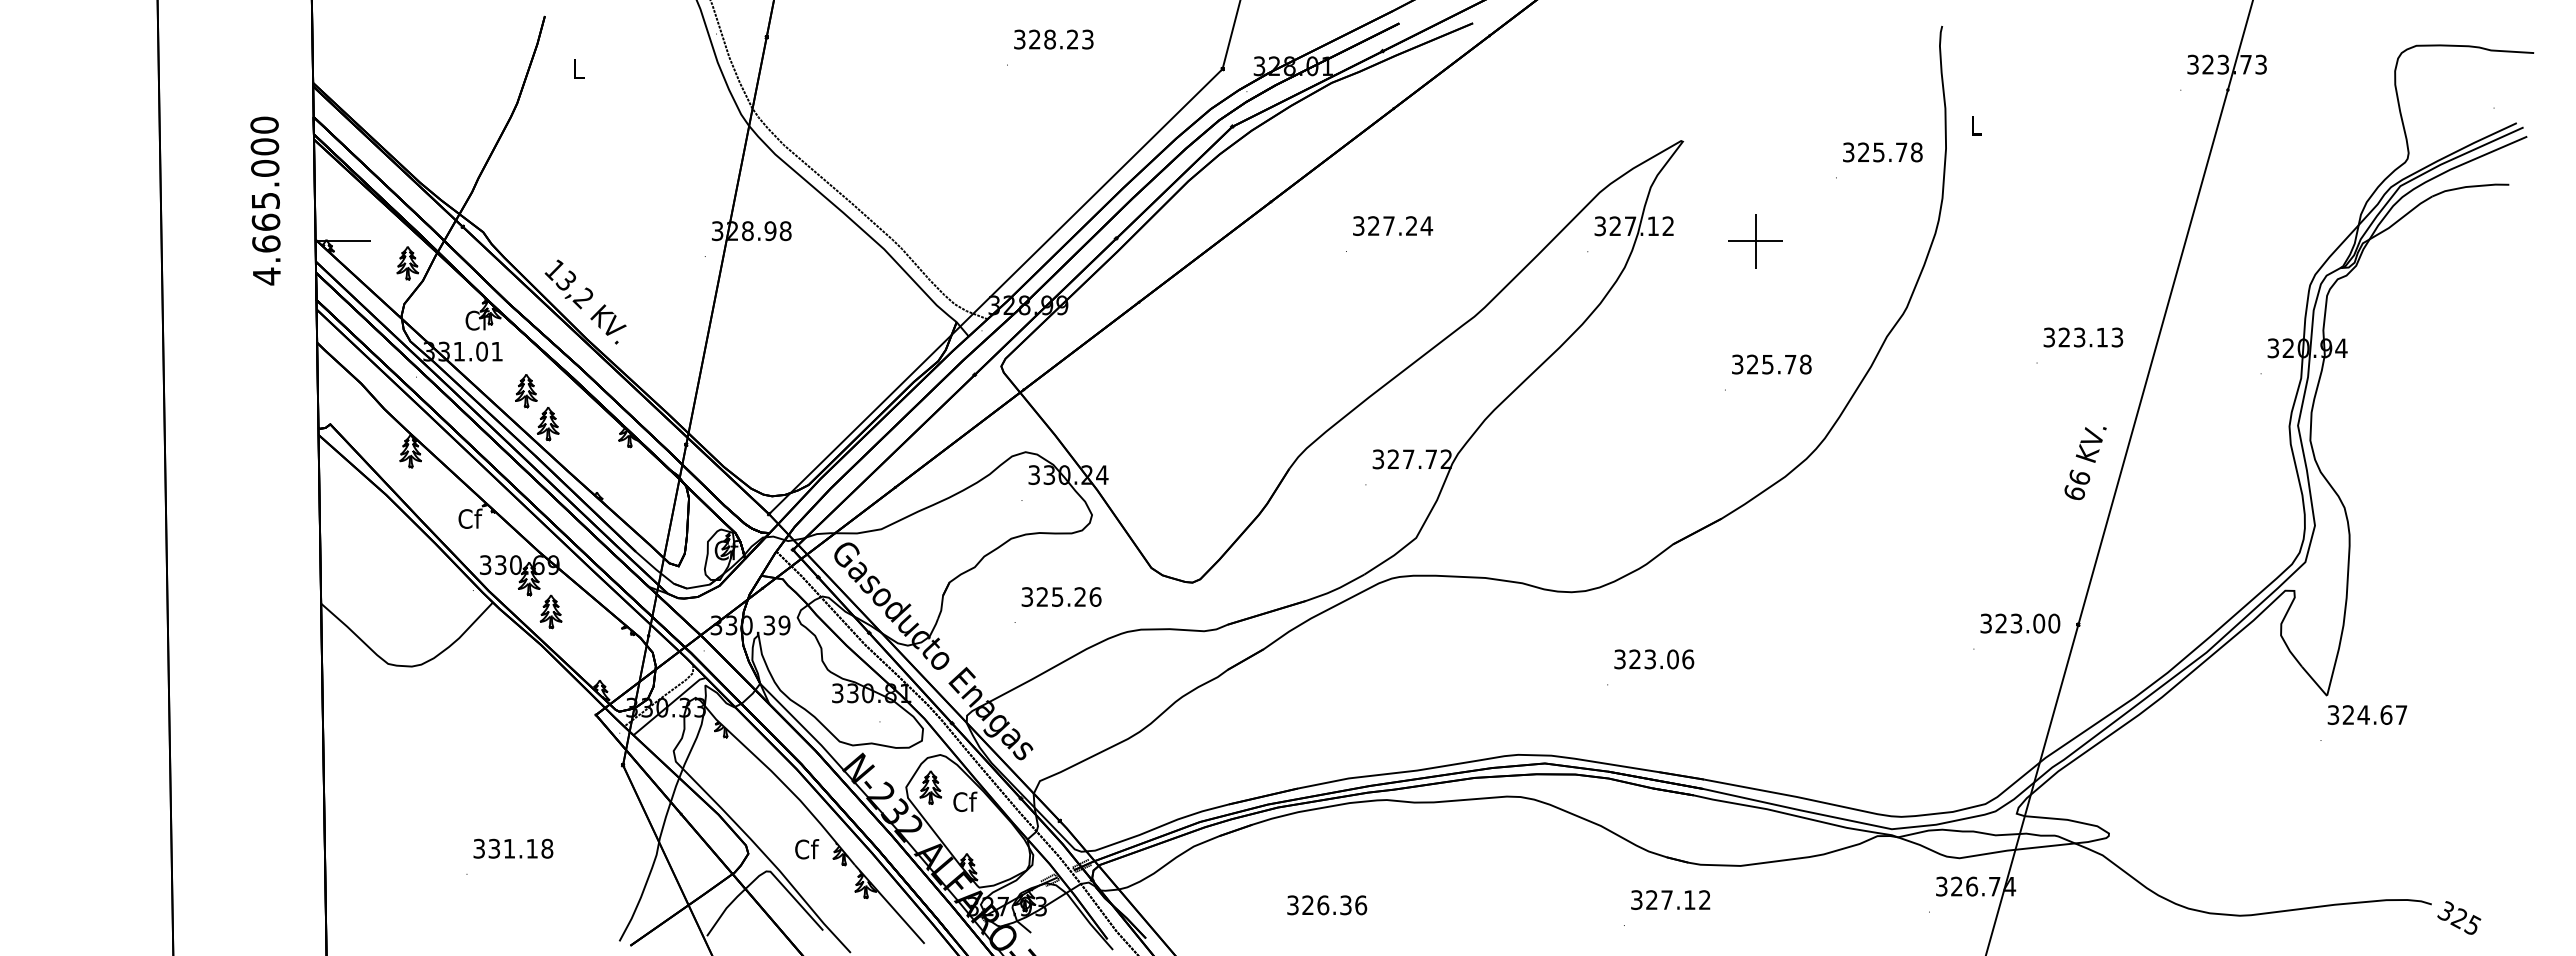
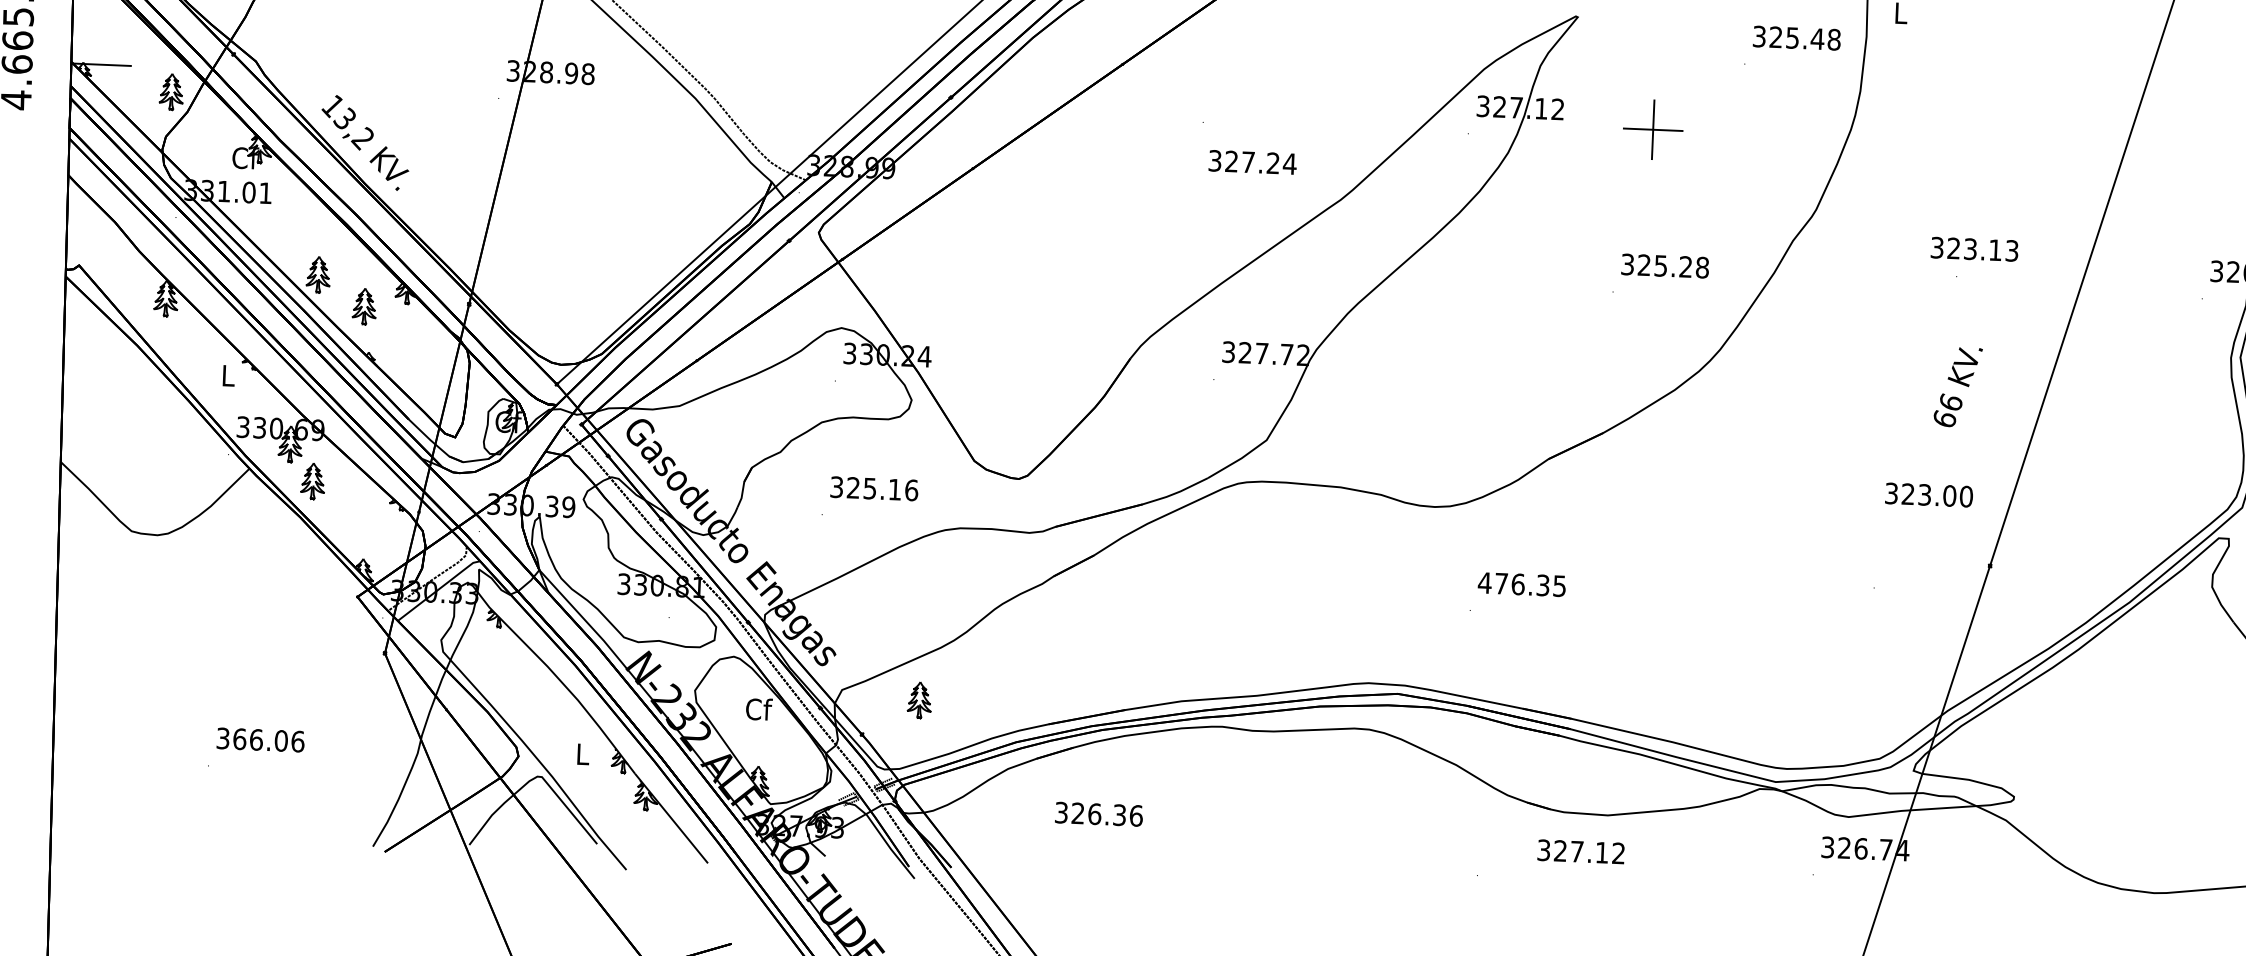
text: (1901, 151) -> (1817, 38), 325.78 -> 325.48
text: (1393, 225) -> (1253, 161), moved
text: (2083, 337) -> (1974, 249), moved
text: (1790, 364) -> (1685, 266), 325.78 -> 325.28
part: (526, 391) -> (364, 307), moved
text: (2085, 463) -> (1958, 387), moved
text: (470, 518) -> (228, 375), Cf -> L
text: (1079, 596) -> (894, 489), 325.26 -> 325.16
text: (2020, 623) -> (1929, 495), moved
text: (1653, 659) -> (1521, 584), 323.06 -> 476.35
part: (930, 787) -> (919, 700), moved
text: (520, 848) -> (268, 740), 331.18 -> 366.06
text: (807, 849) -> (583, 754), Cf -> L
text: (1670, 899) -> (1580, 851), moved
text: (1327, 905) -> (1099, 814), moved

